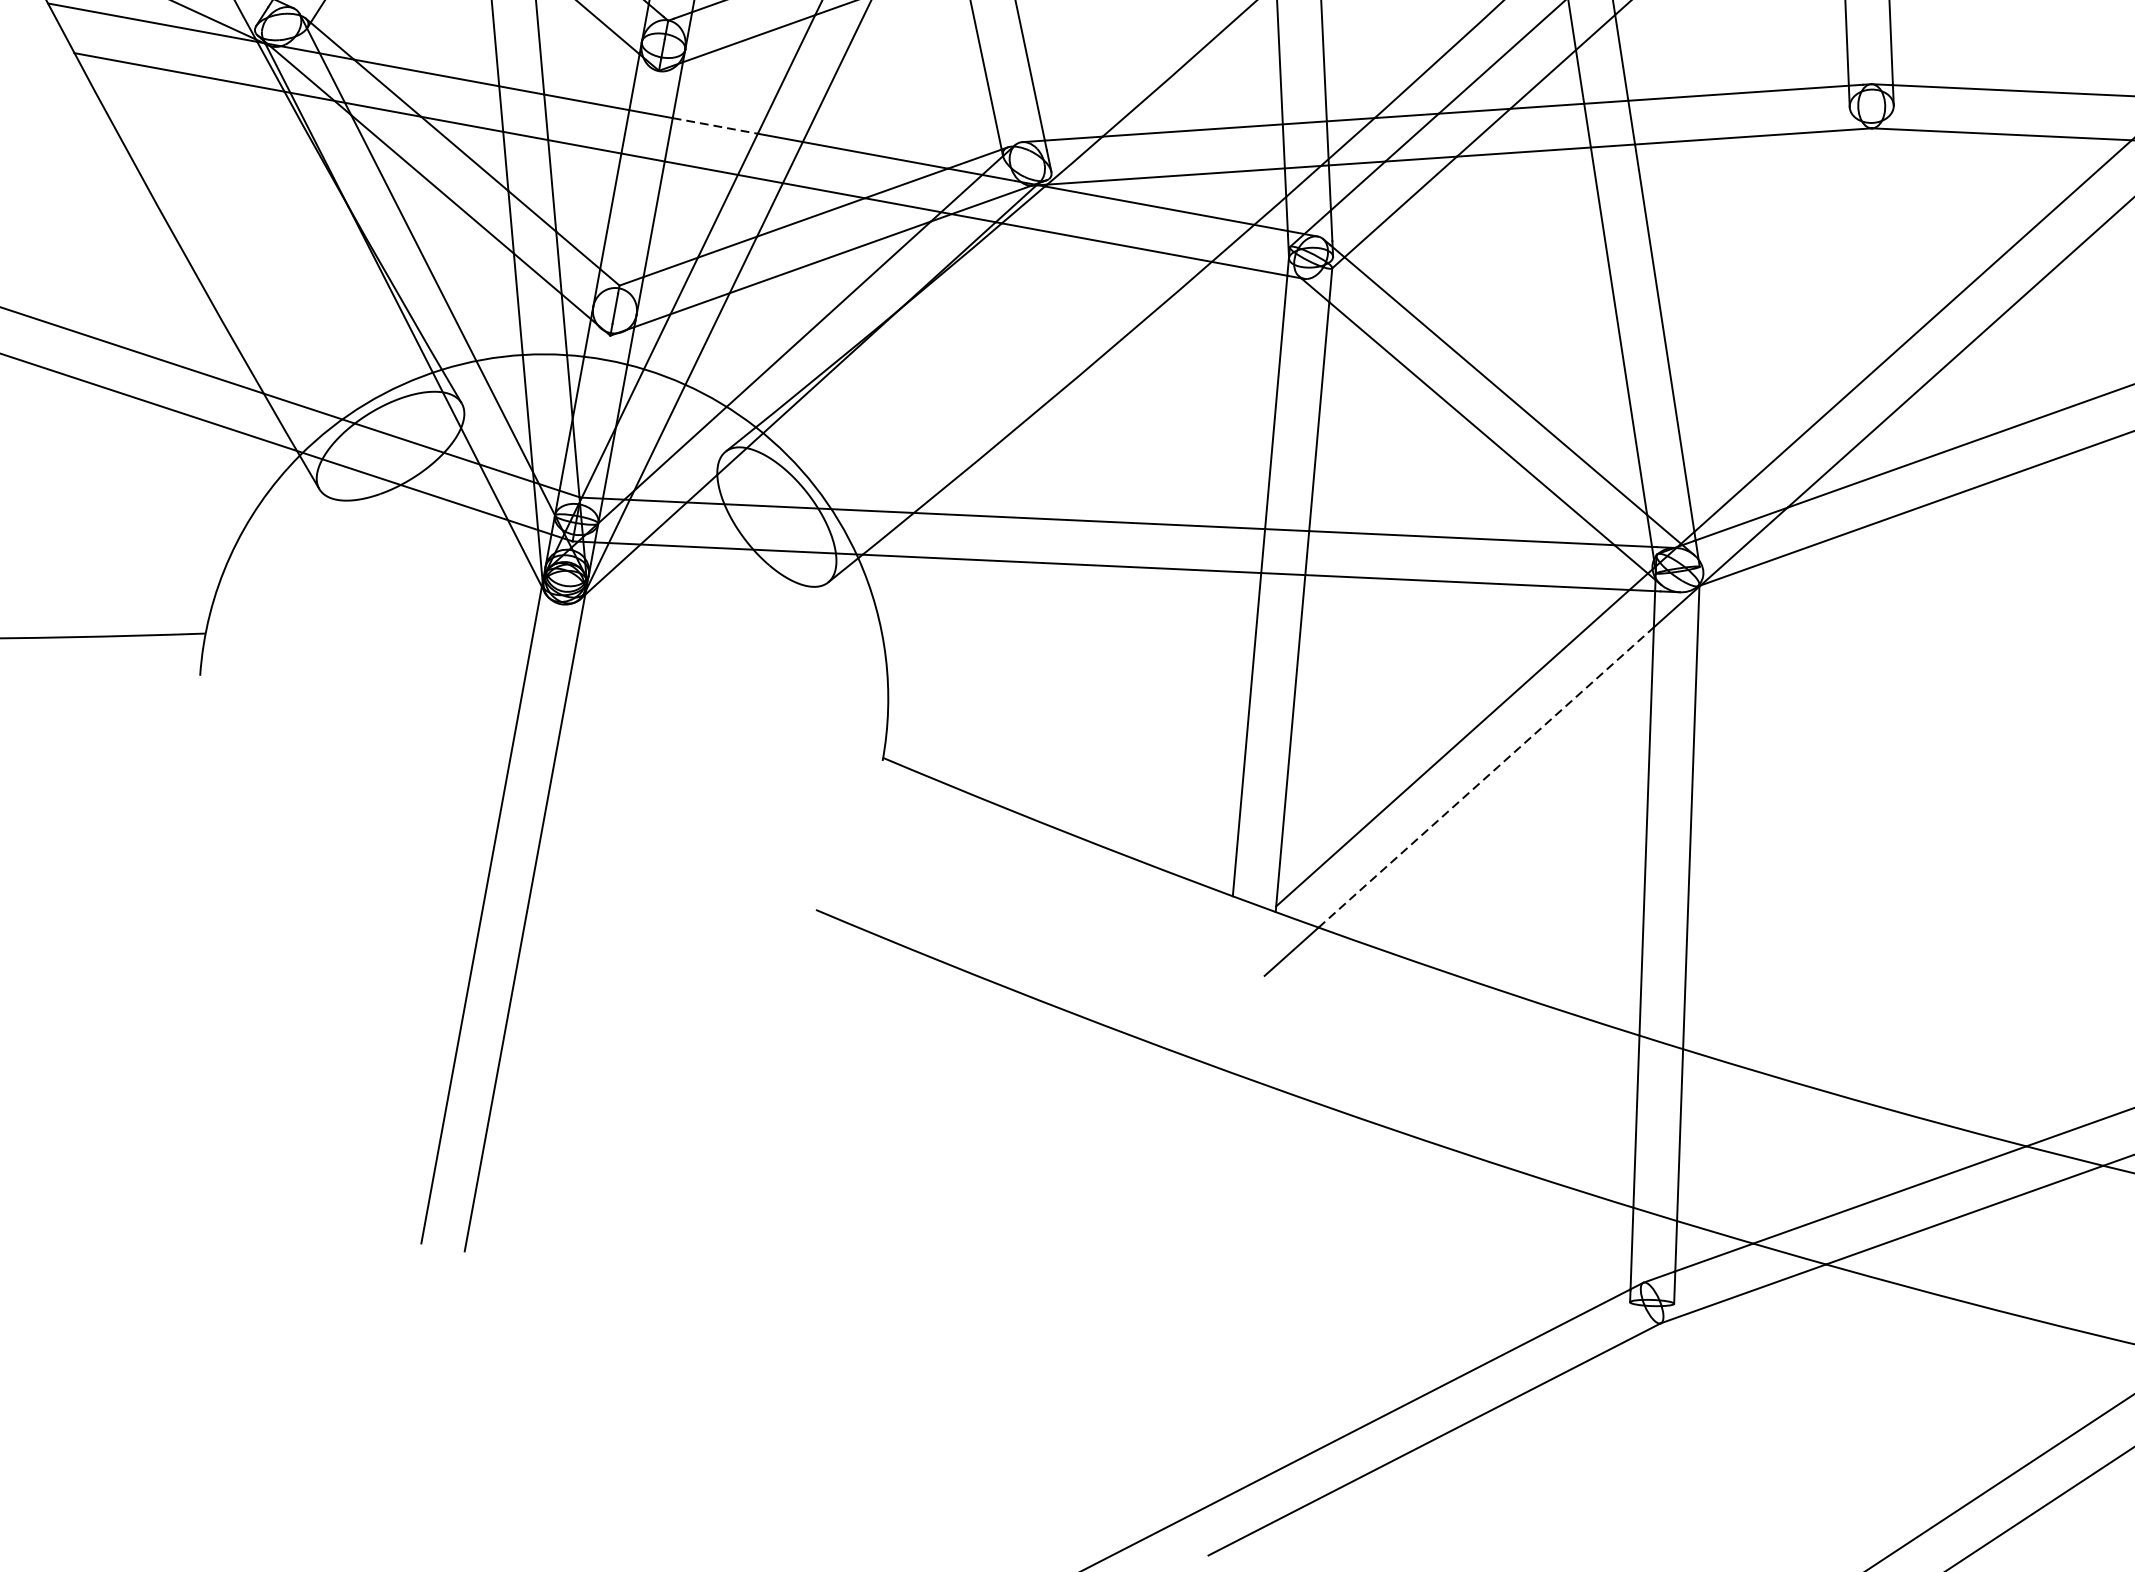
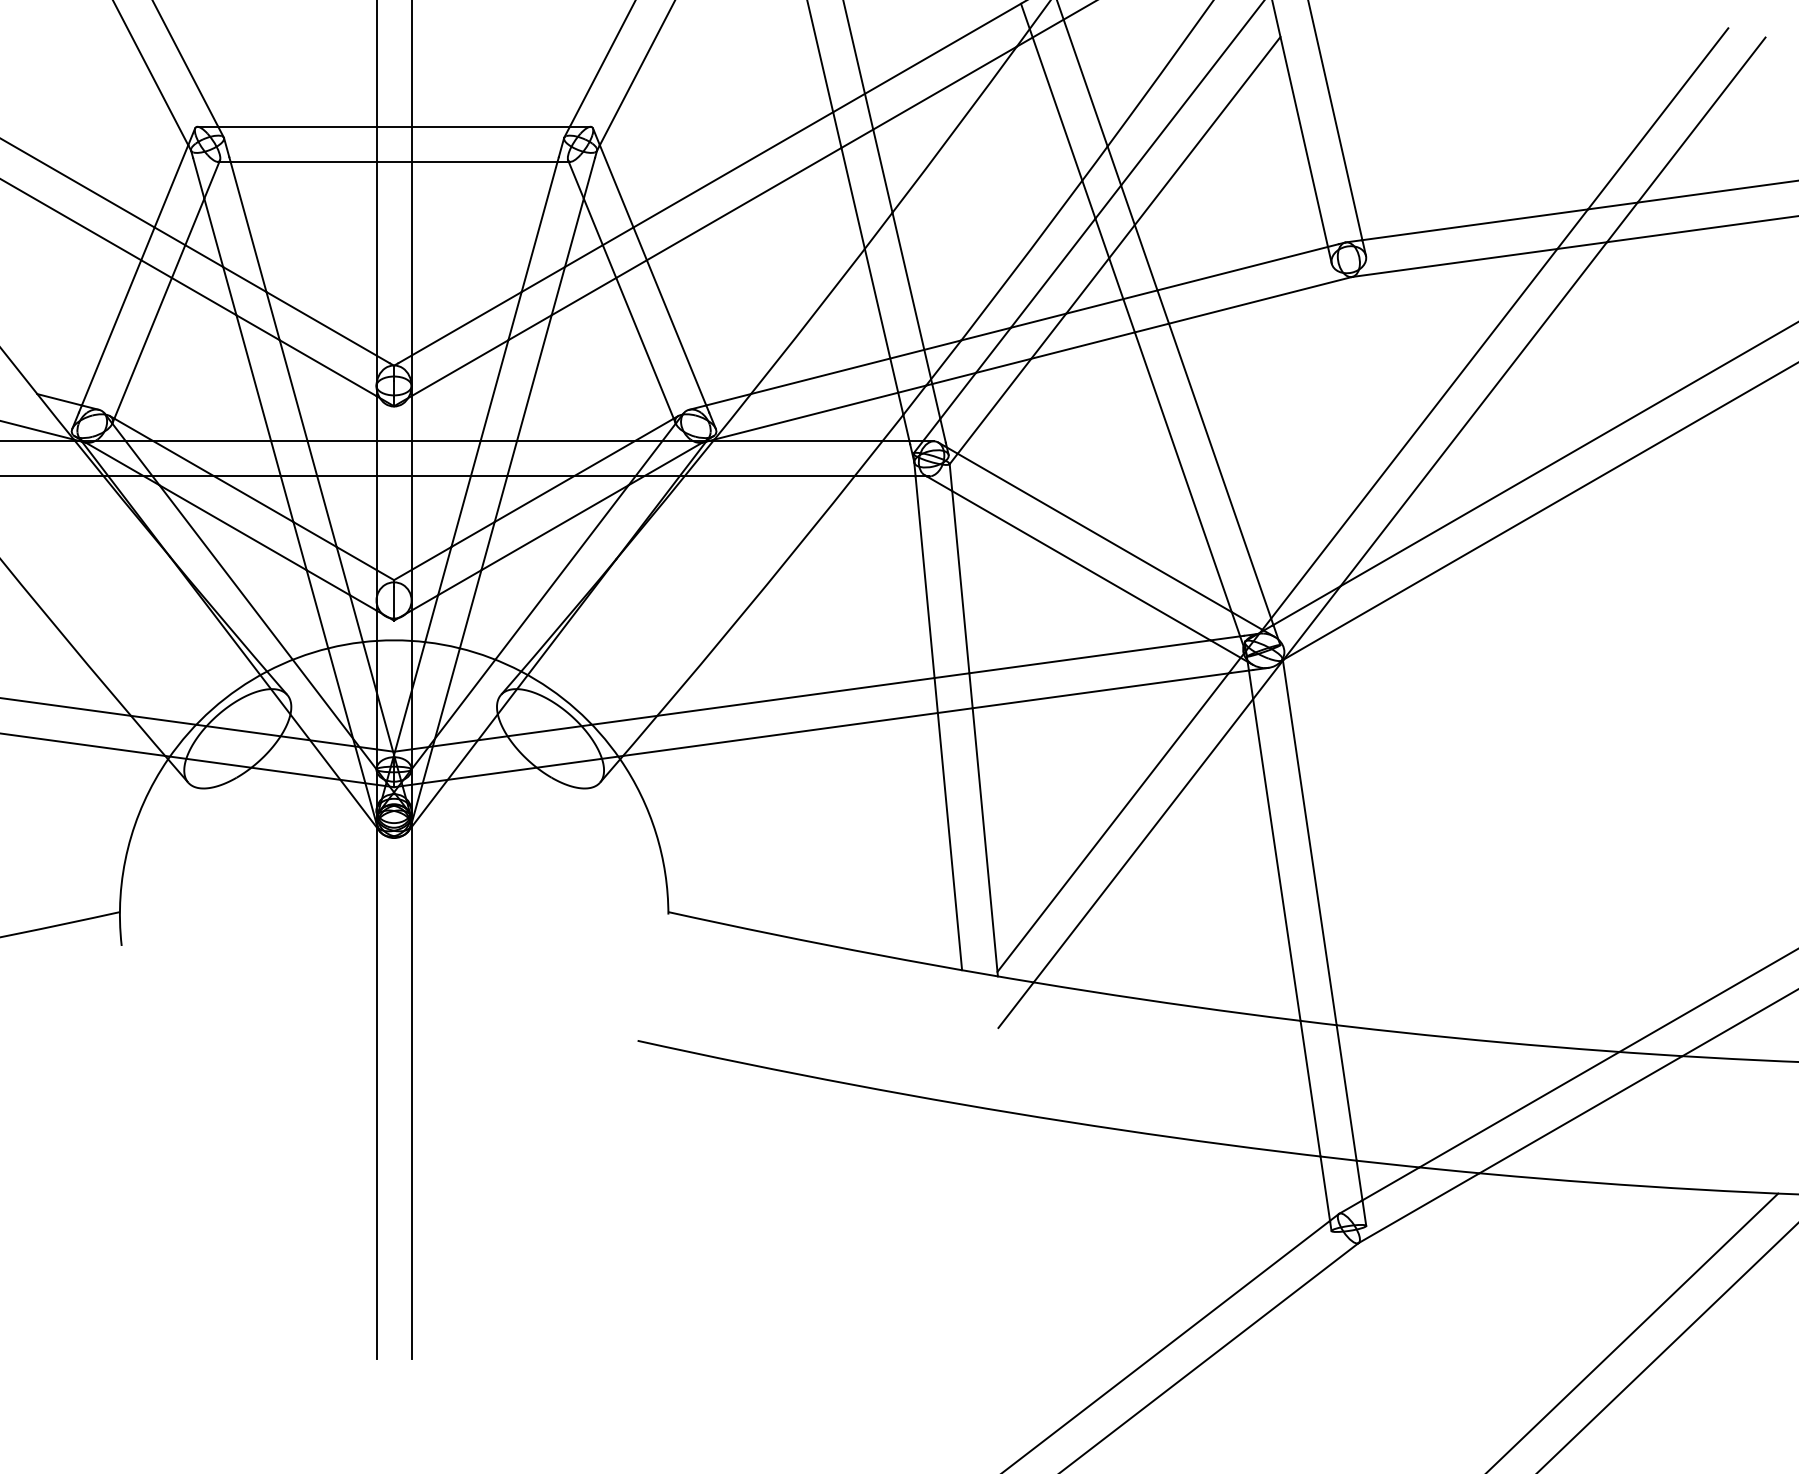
line: (715, 126) -> (446, 441), dashed -> solid
line: (1486, 777) -> (1143, 840), dashed -> solid

